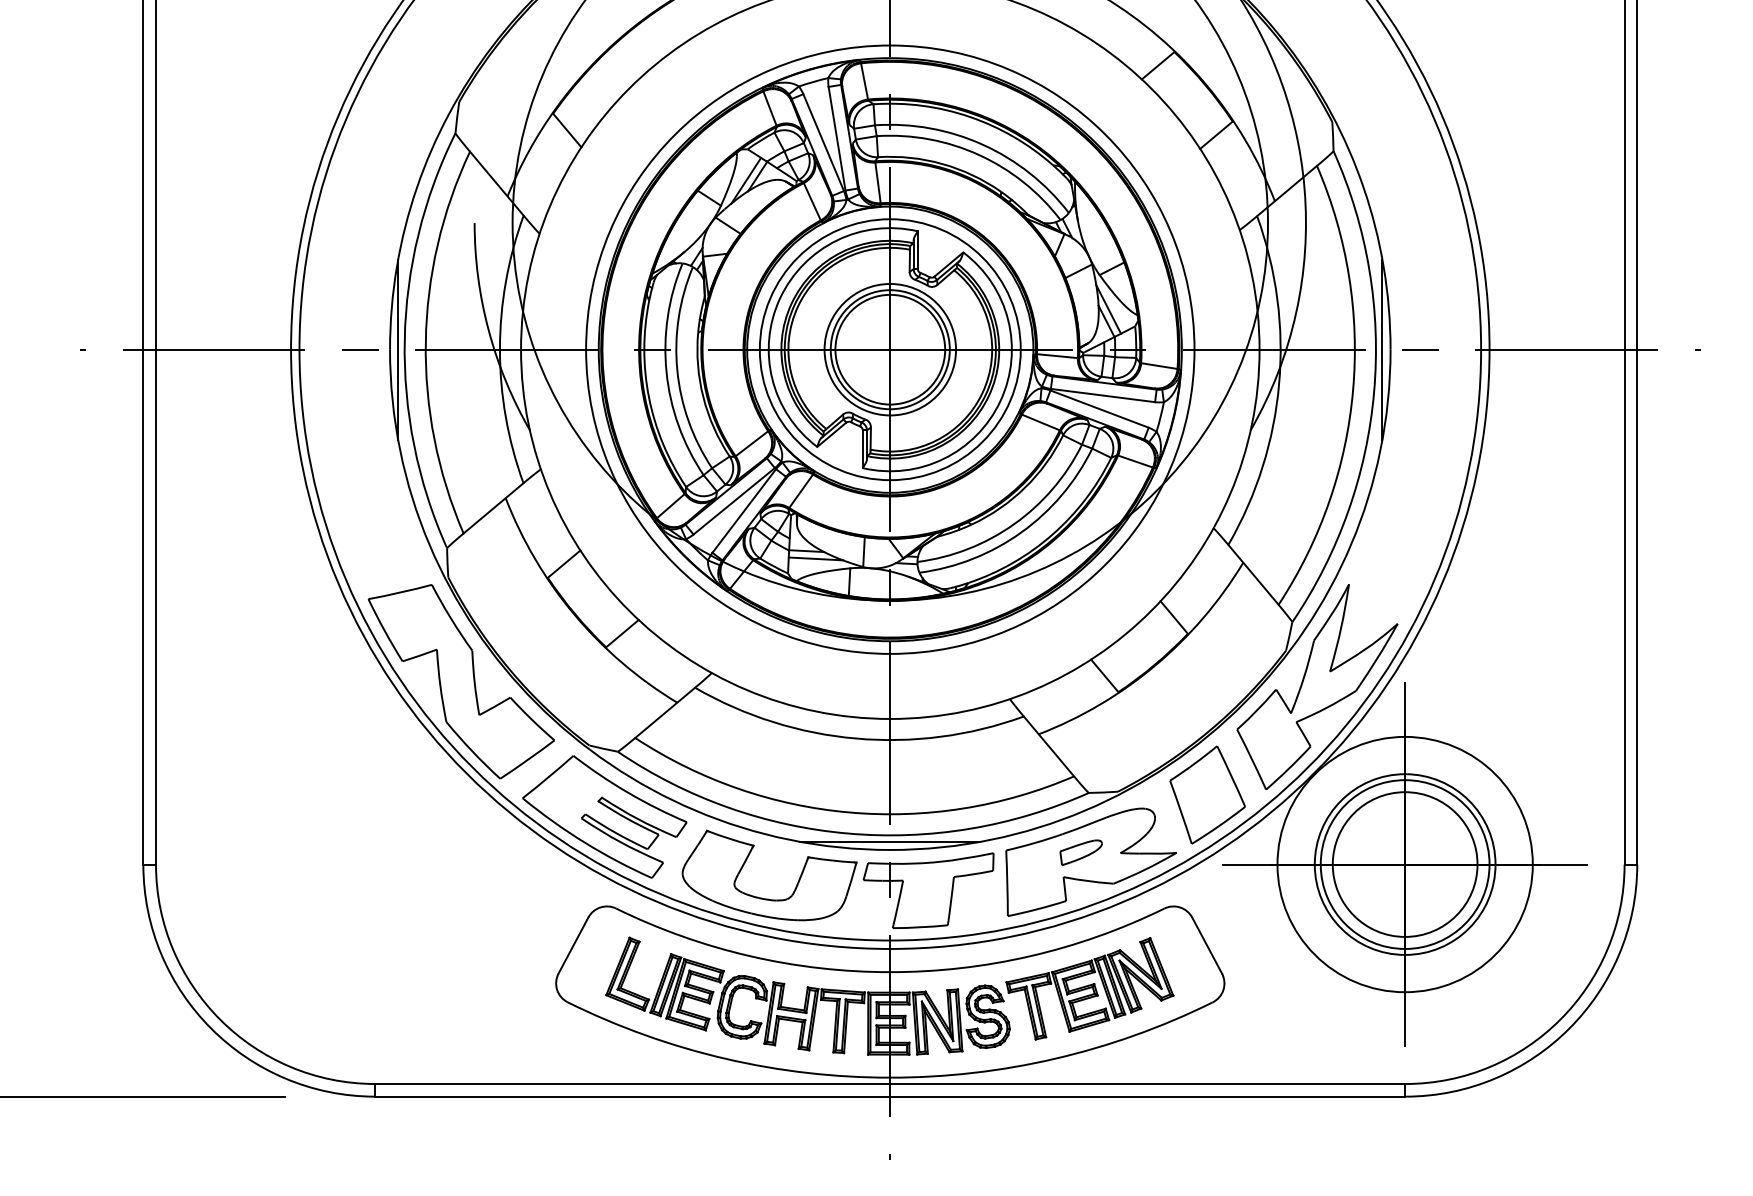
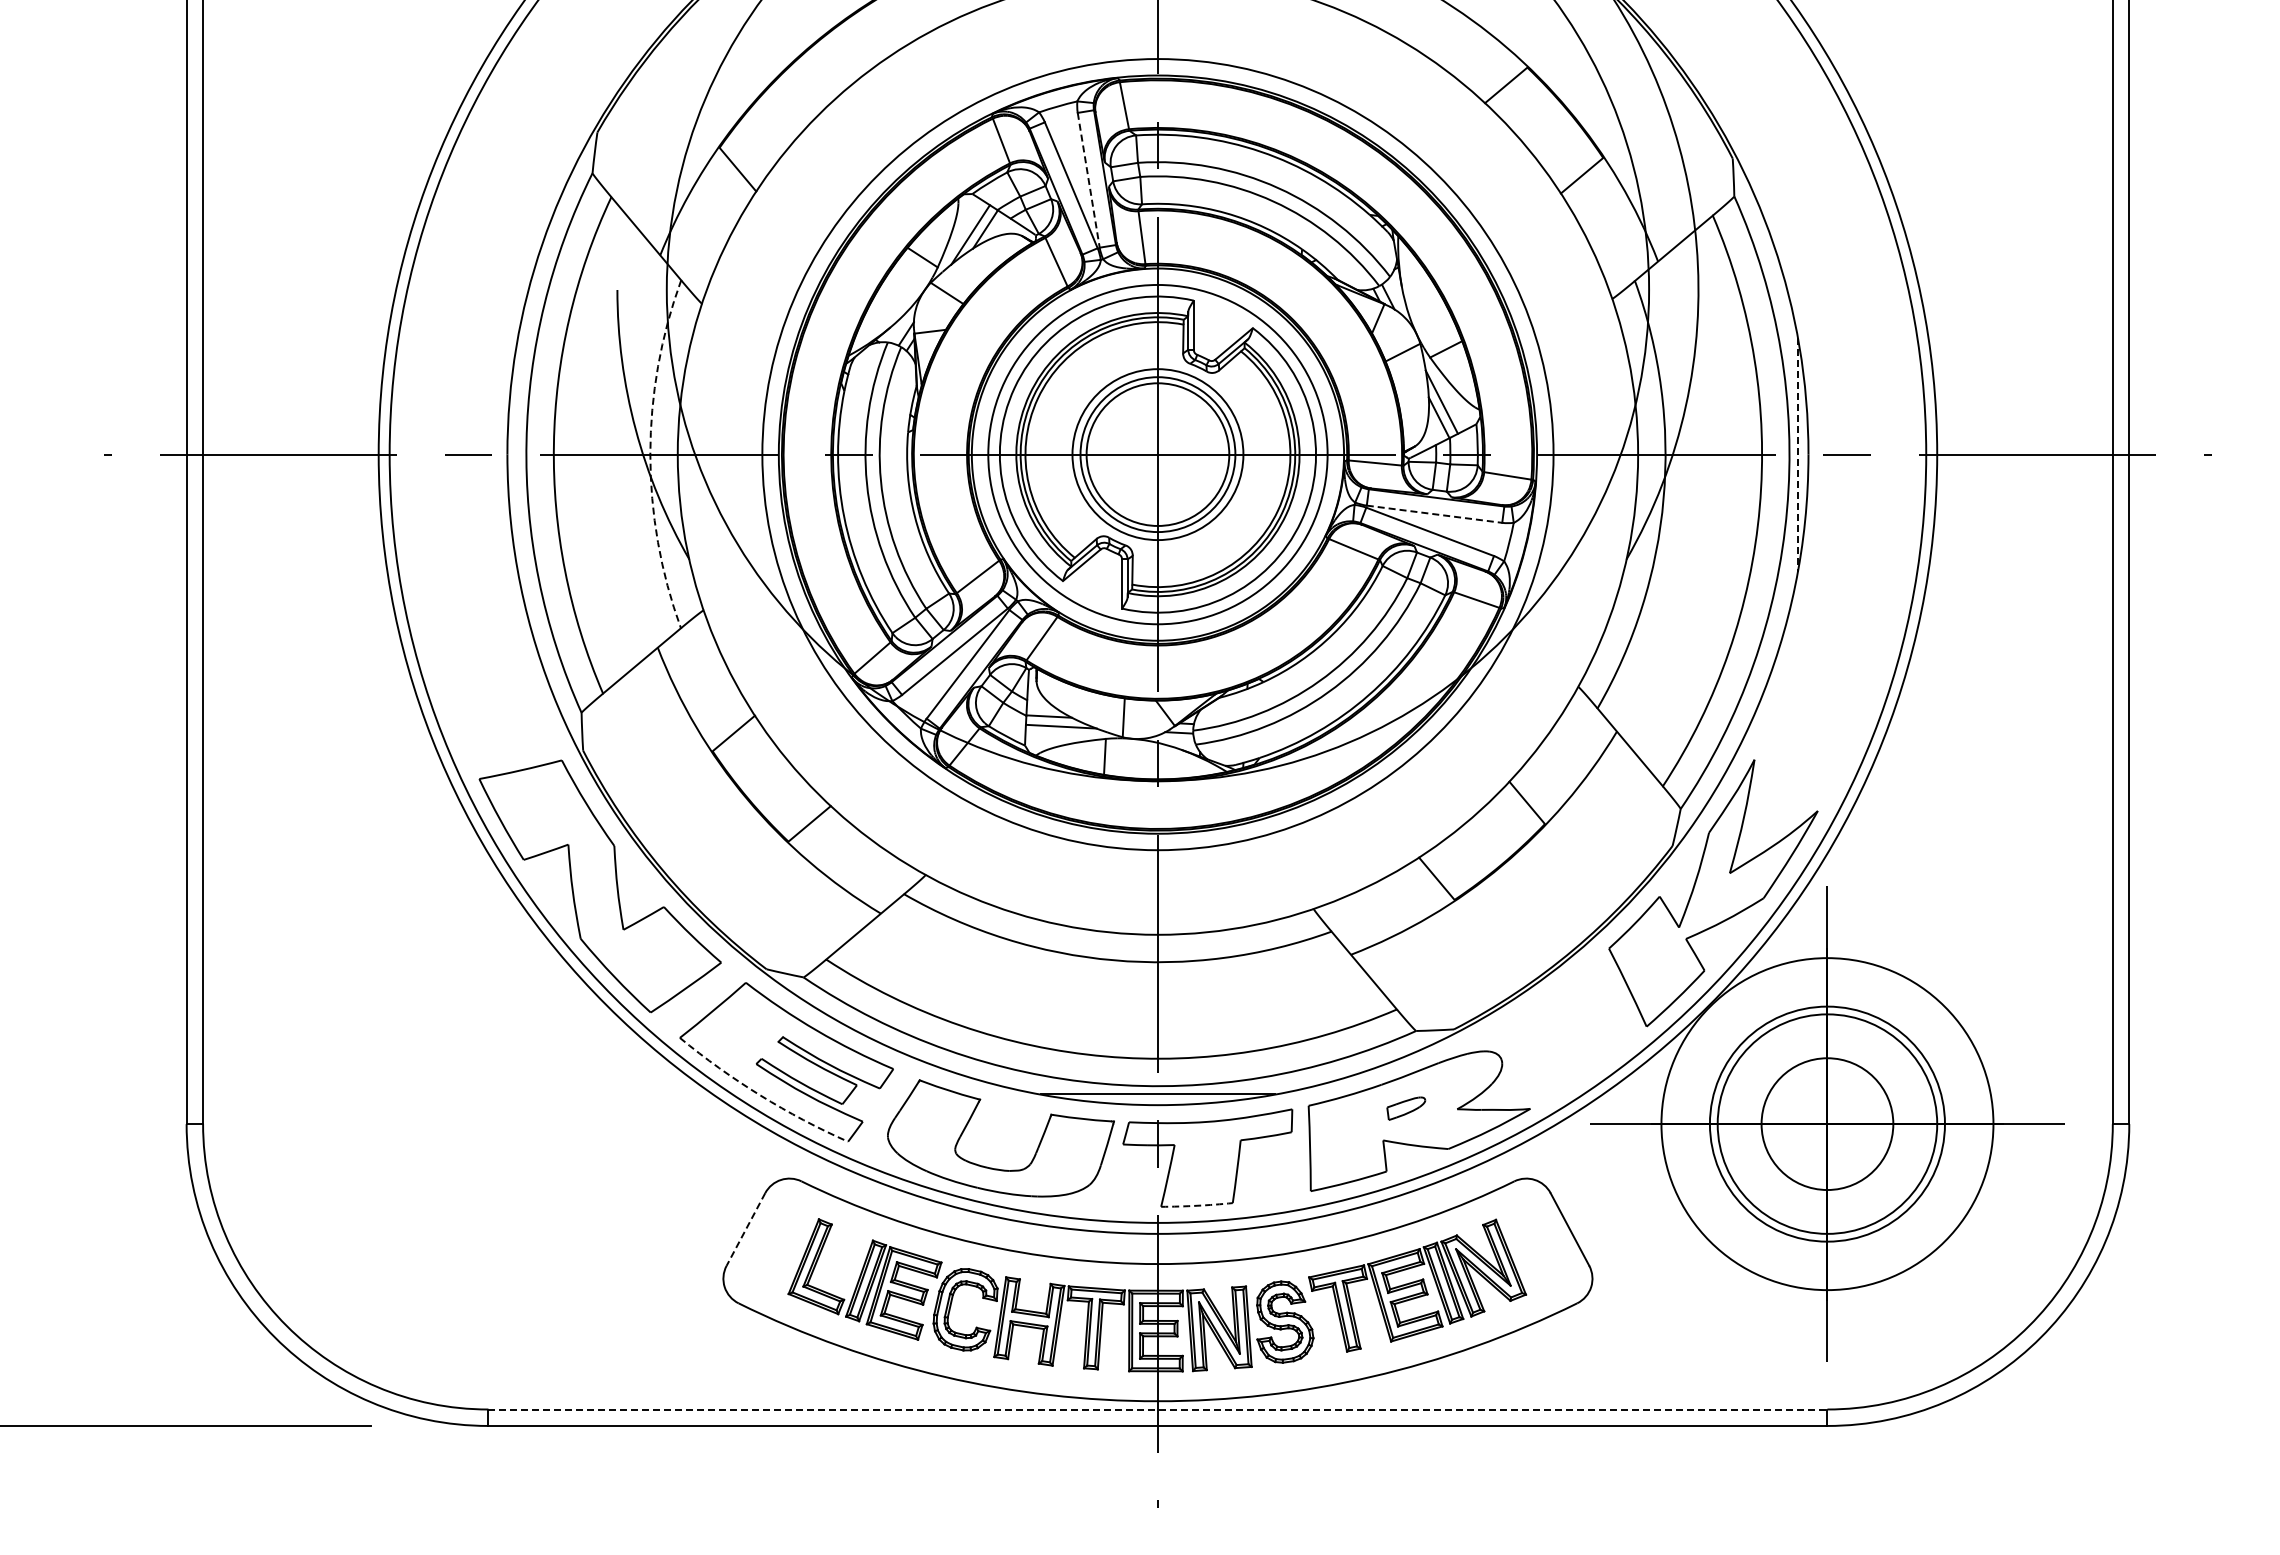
line: (836, 138) -> (1088, 180), solid -> dashed
line: (398, 349) -> (518, 454), removed
arc: (500, 349) -> (650, 454), solid -> dashed
line: (1382, 349) -> (1797, 454), solid -> dashed
line: (1103, 395) -> (1435, 514), solid -> dashed
part: (1207, 794) -> (1570, 1033), removed
arc: (584, 842) -> (760, 1095), solid -> dashed
part: (1081, 852) -> (1406, 1108), size x0.7
circle: (1405, 864) -> (1827, 1124), size x0.7
arc: (920, 927) -> (1197, 1205), solid -> dashed
line: (573, 945) -> (745, 1229), solid -> dashed
line: (889, 1084) -> (1157, 1409), solid -> dashed

